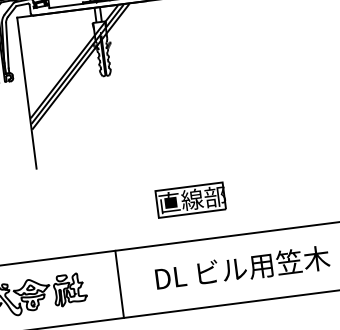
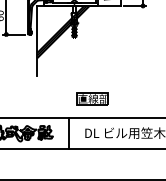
part: (189, 198) -> (92, 98), moved

